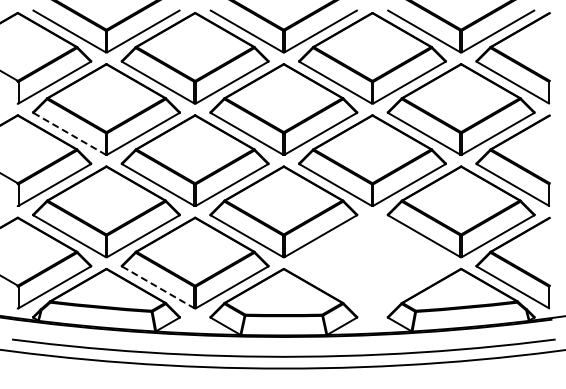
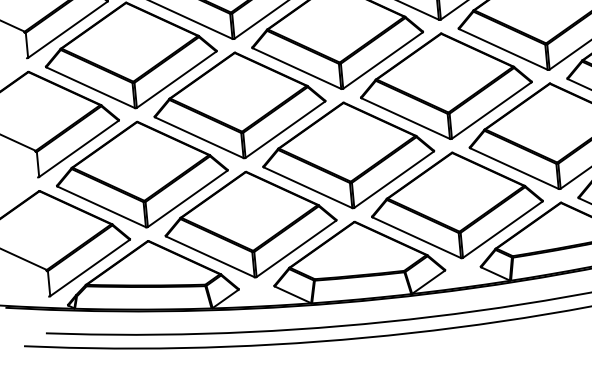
line: (69, 133) -> (90, 87), dashed -> solid
part: (372, 262) -> (457, 204), added
line: (158, 287) -> (210, 256), dashed -> solid

